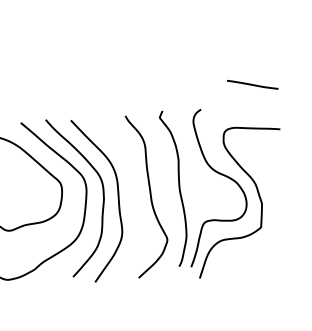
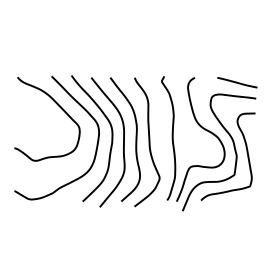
line: (252, 84) -> (237, 82), moved
curve: (132, 193) -> (135, 139), added
curve: (273, 198) -> (246, 152), added

